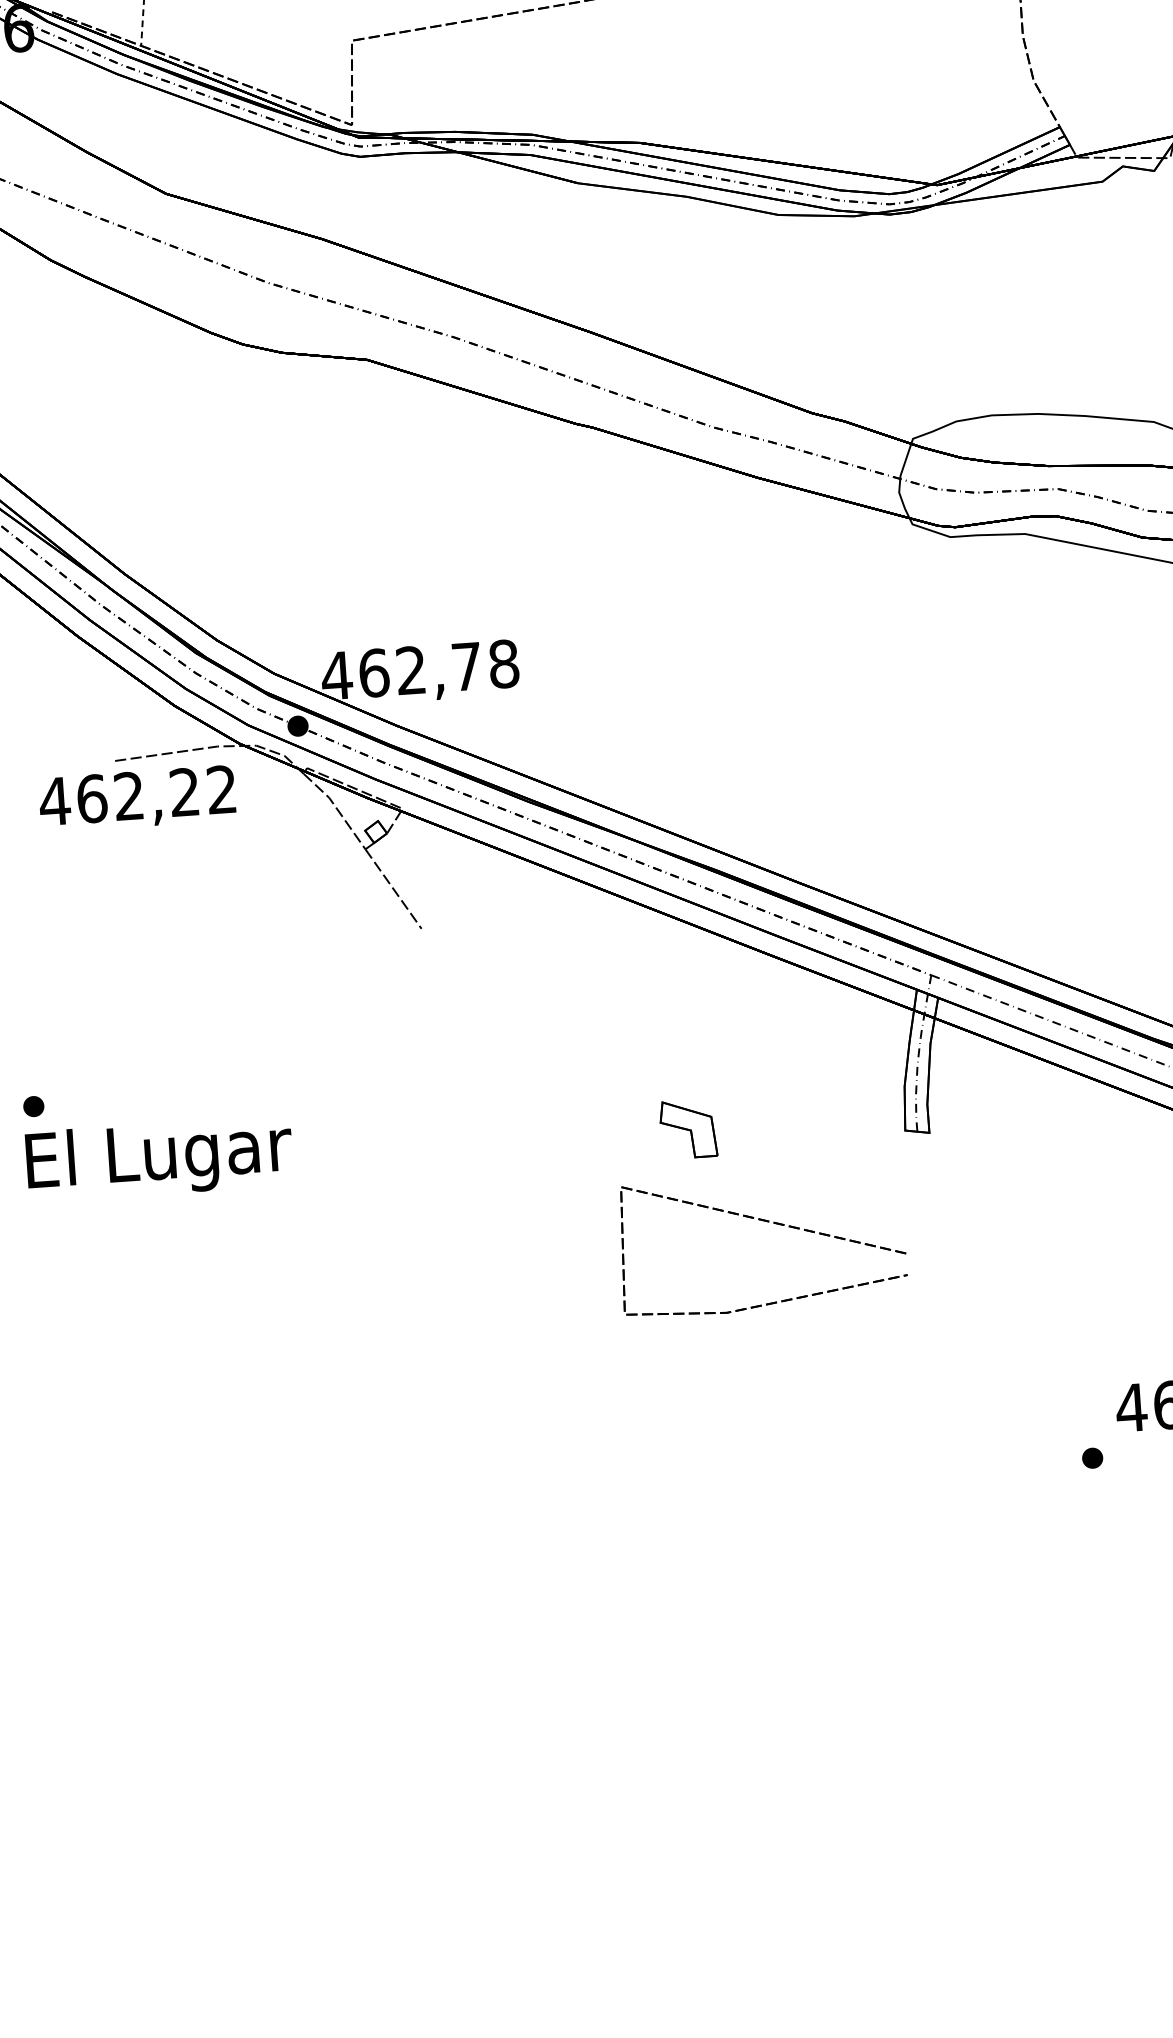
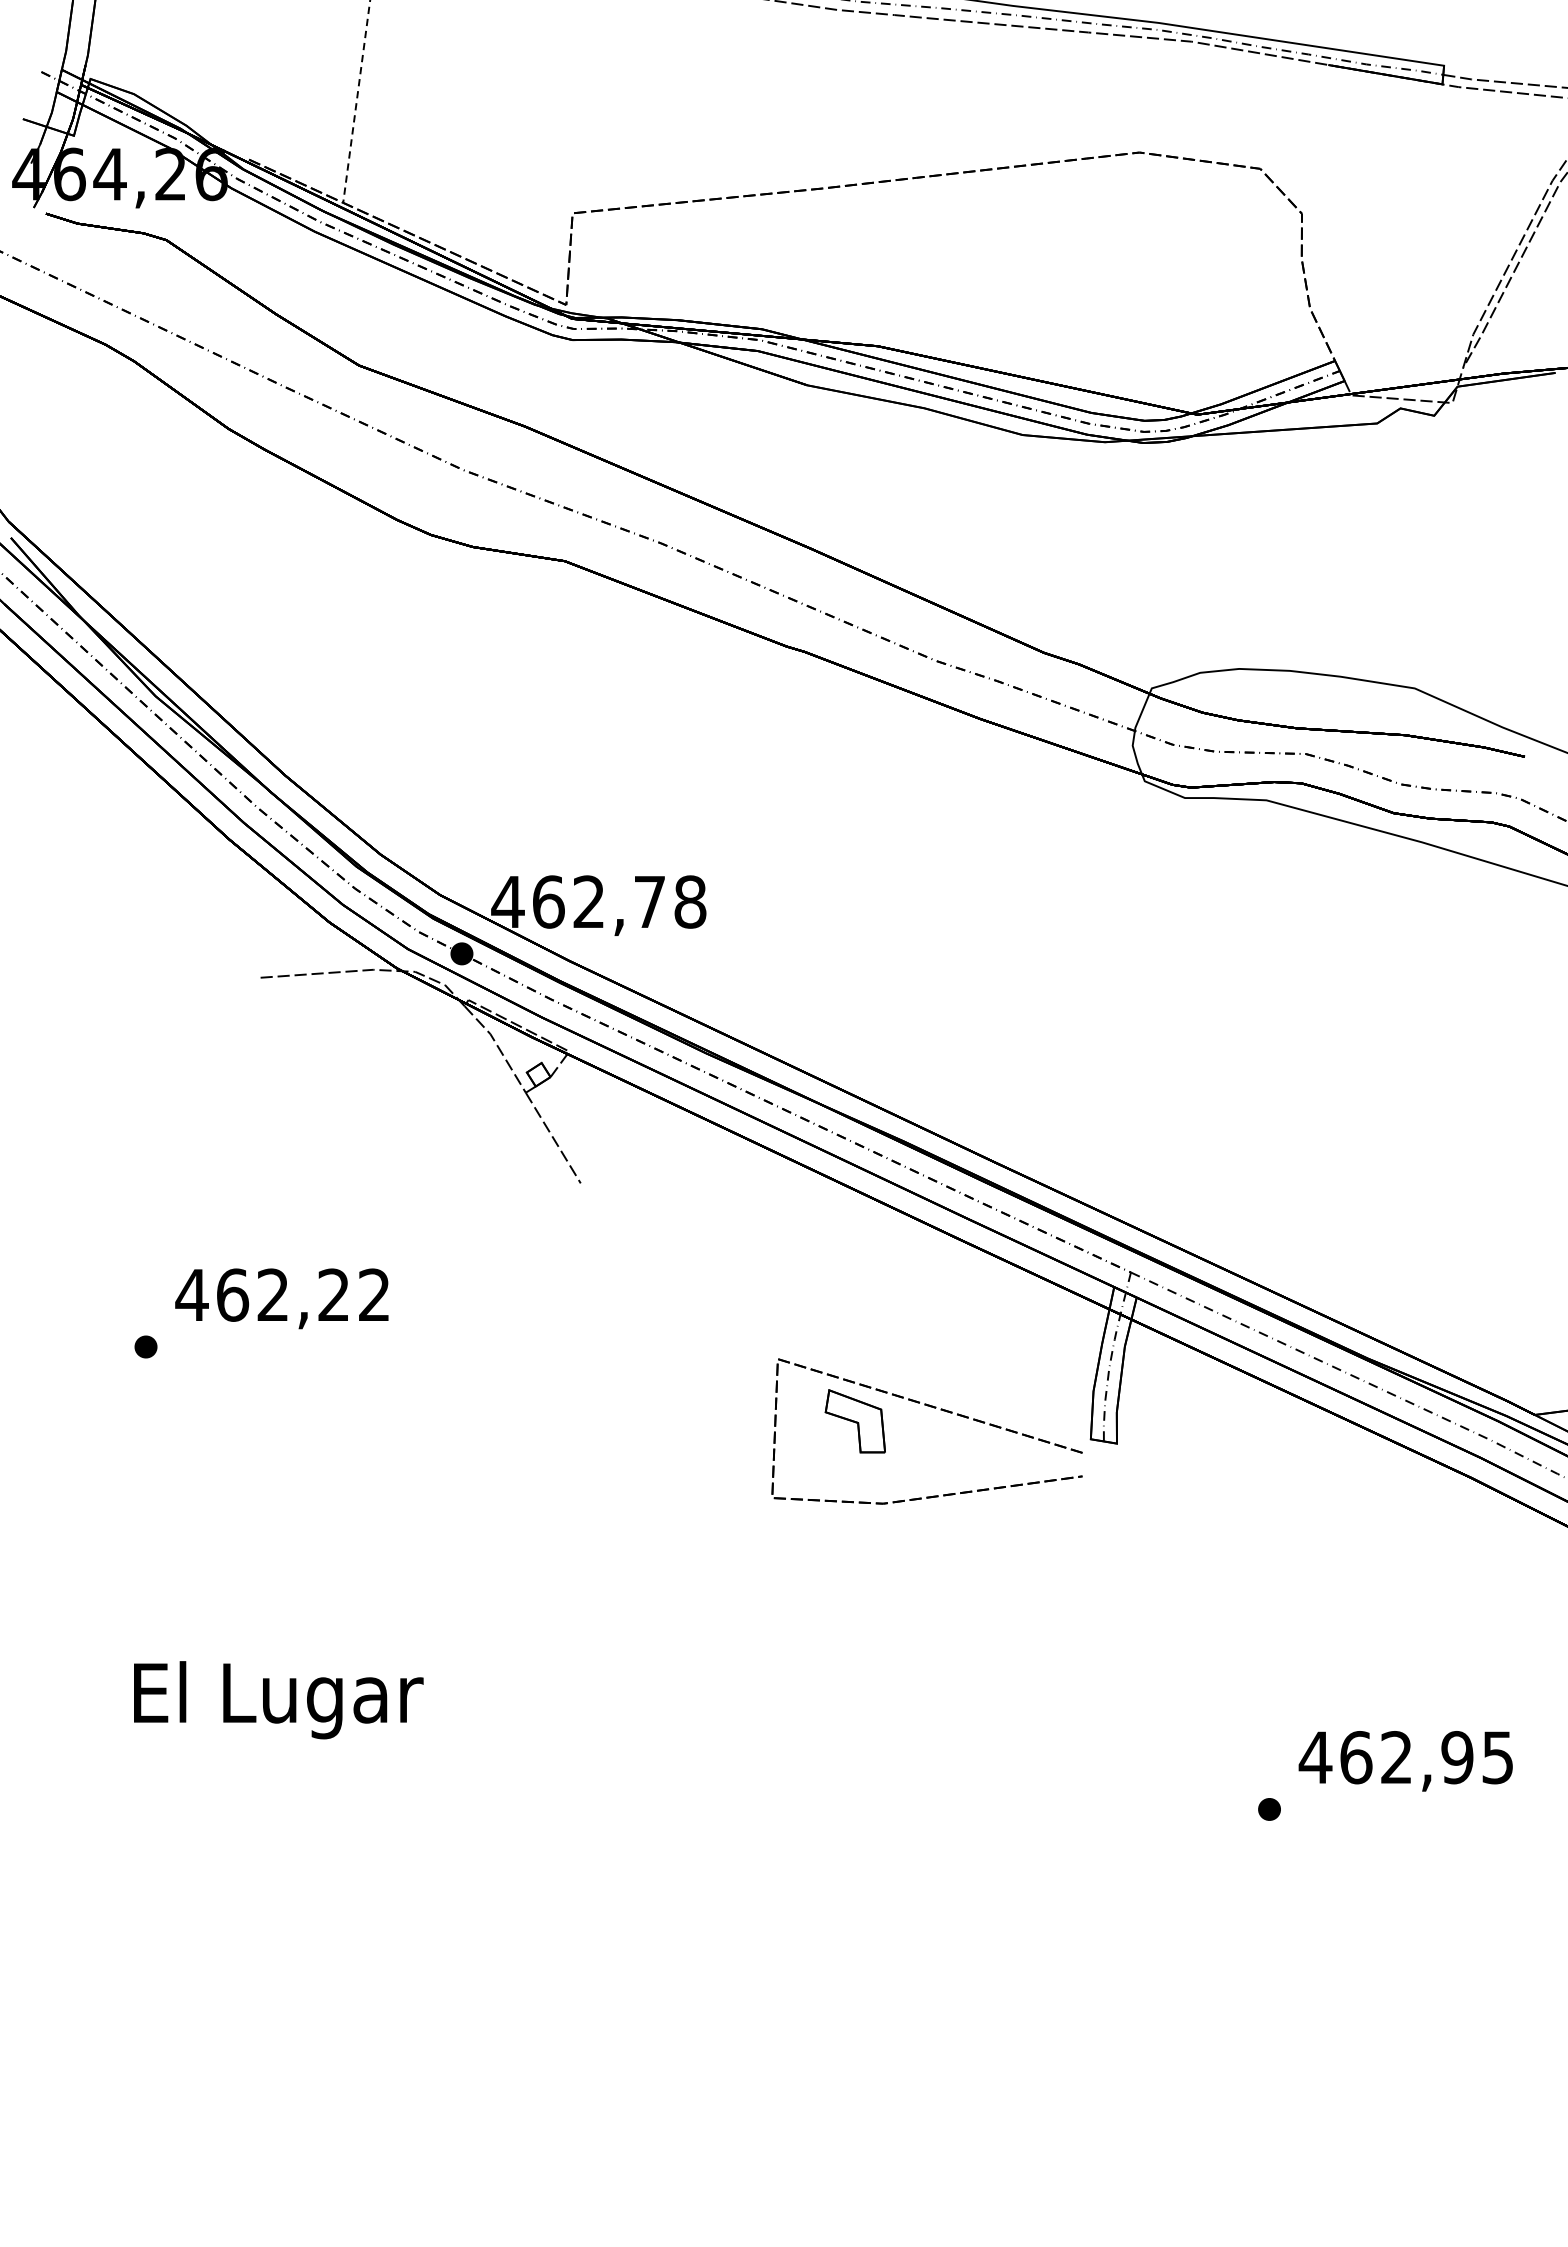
text: (137, 798) -> (281, 1298), moved
text: (159, 1159) -> (278, 1700), moved
part: (764, 1221) -> (930, 1407), moved

